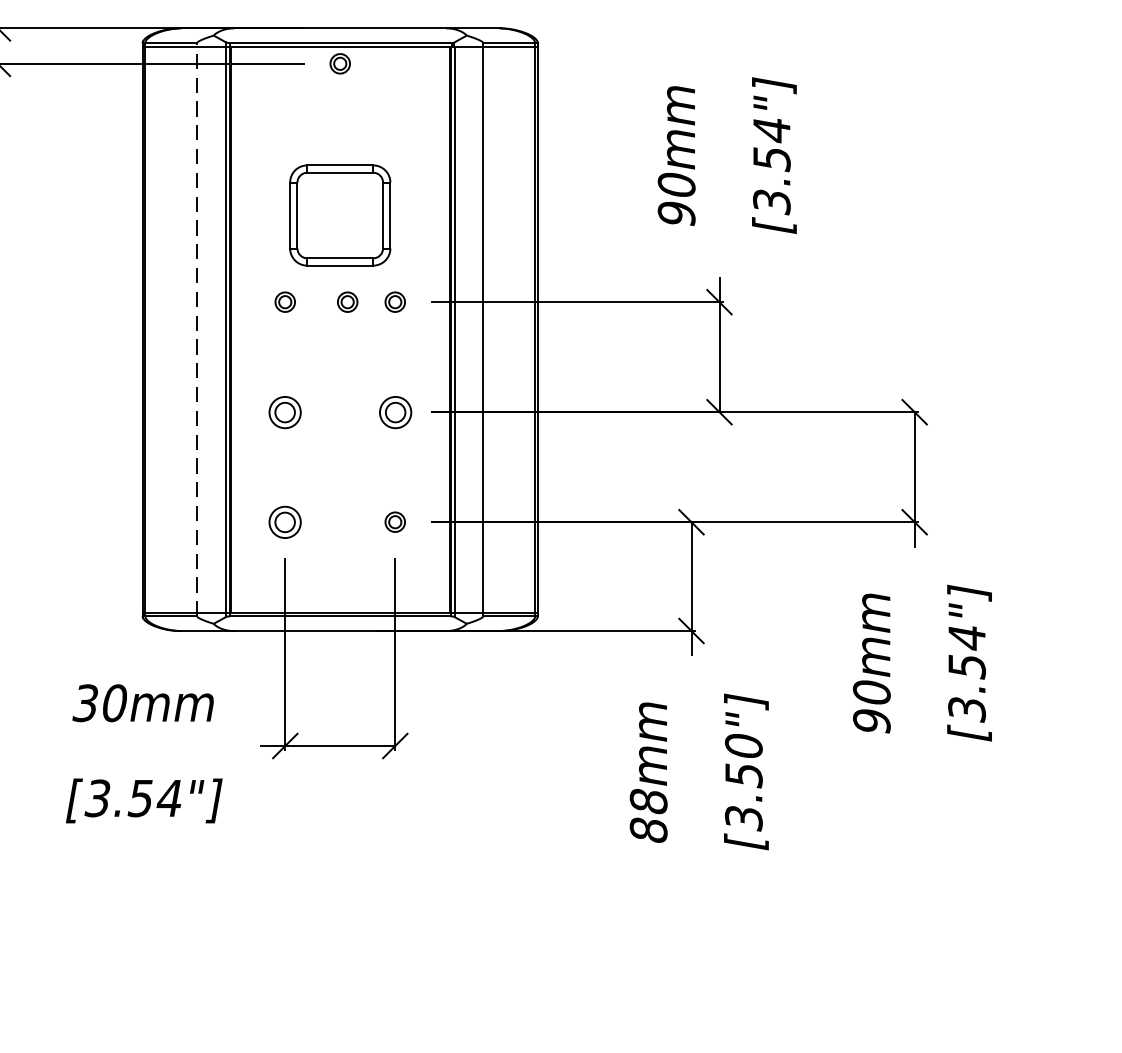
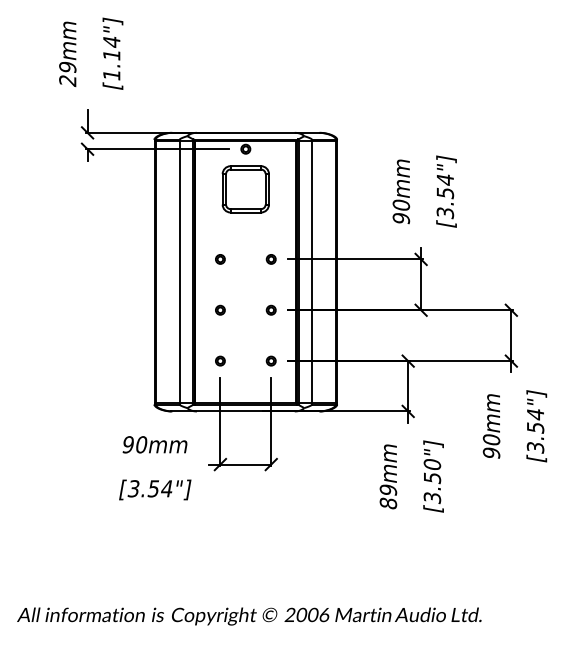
part: (339, 215) -> (245, 189), moved
part: (346, 302) -> (248, 259), removed
line: (196, 330) -> (179, 272), dashed -> solid
part: (285, 410) -> (220, 309), size x0.62
part: (393, 410) -> (270, 309), size x0.62
part: (285, 520) -> (220, 360), size x0.62
text: (84, 702) -> (127, 444), 30mm -> 90mm
text: (648, 799) -> (388, 489), 88mm -> 89mm

